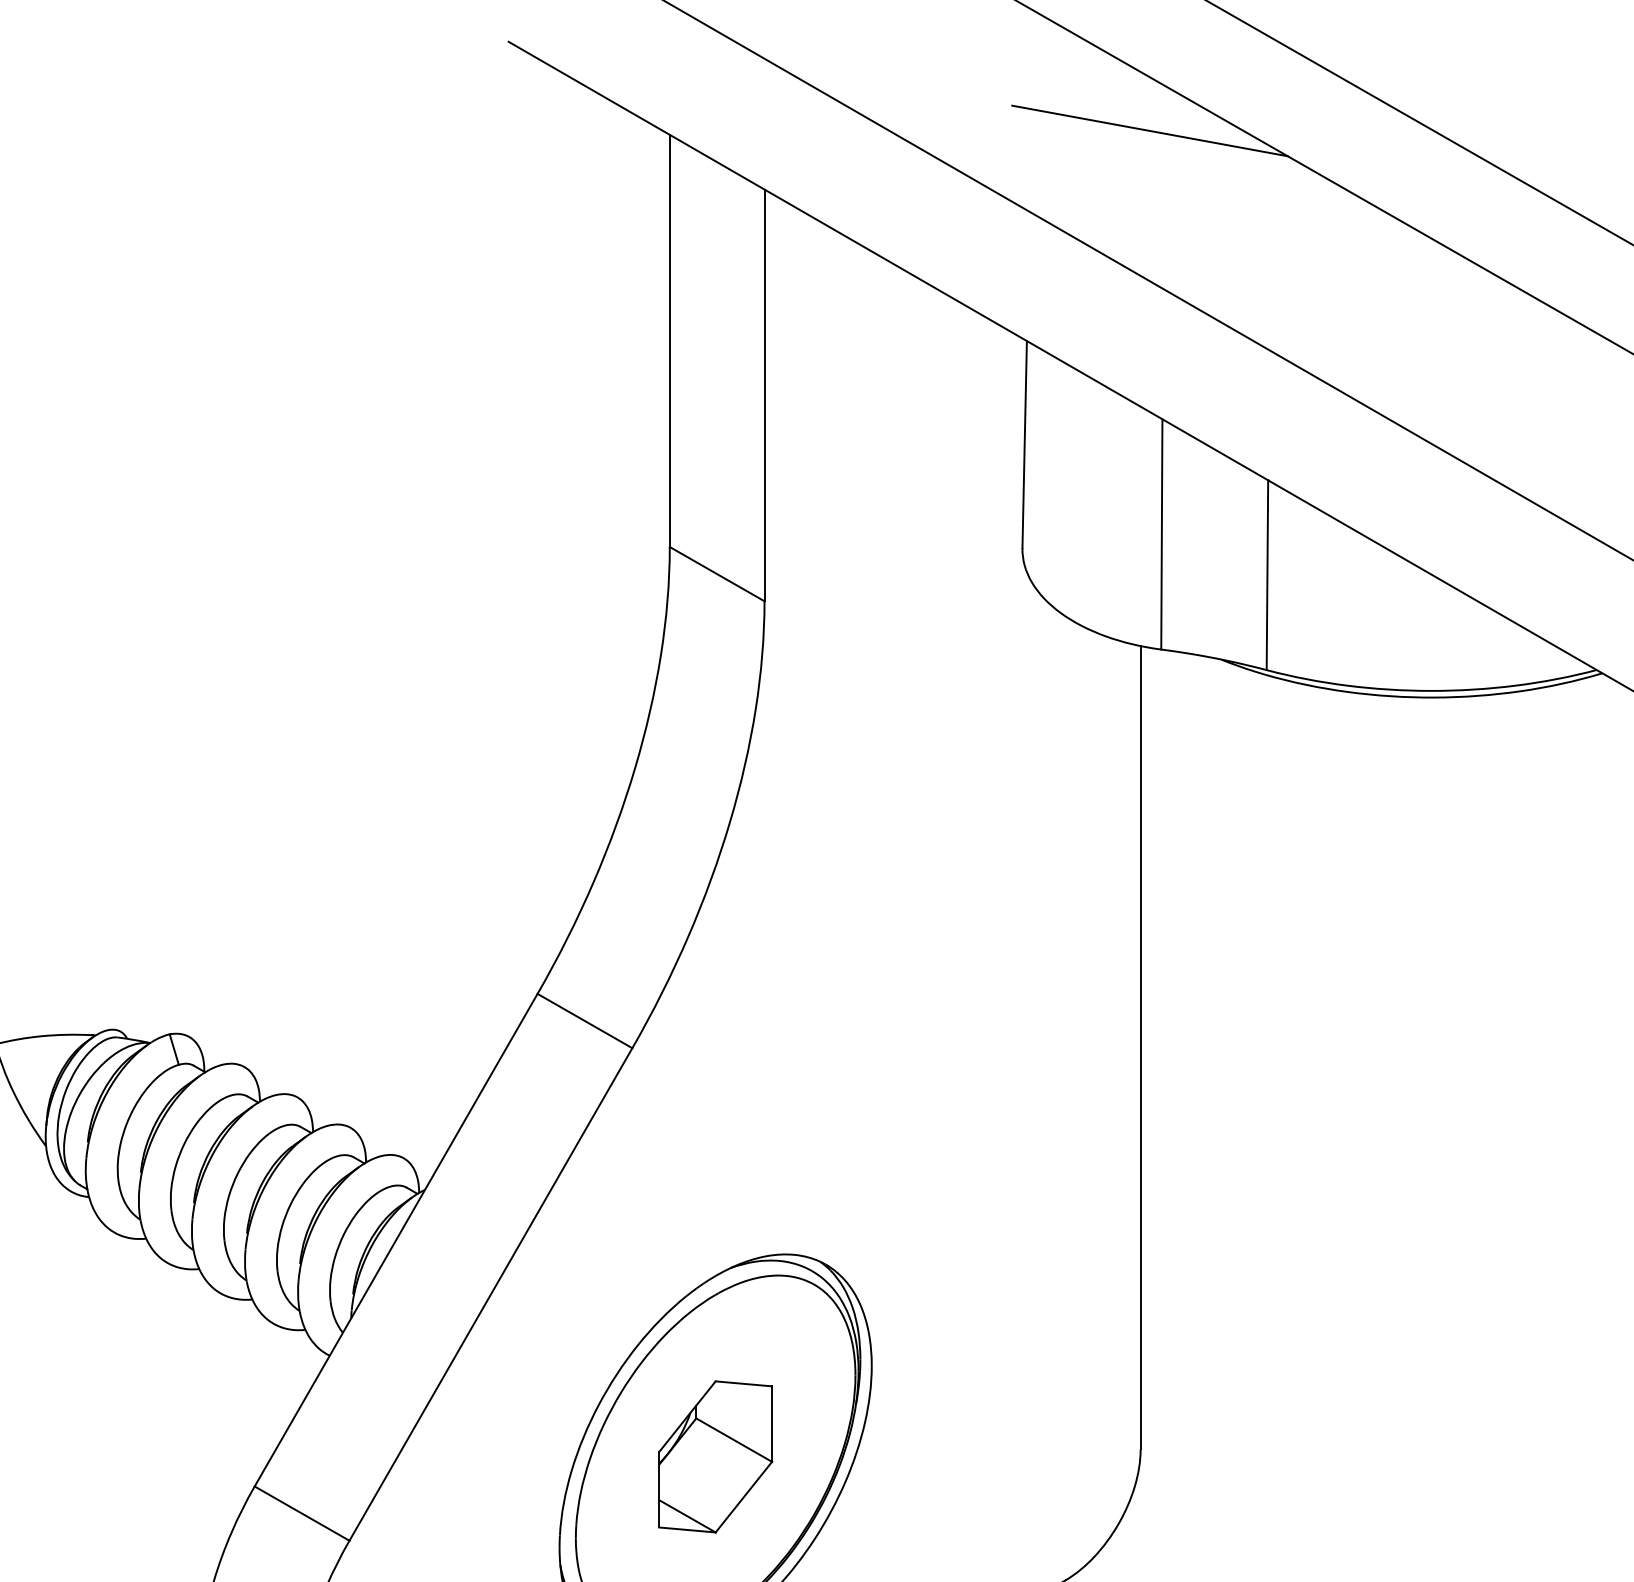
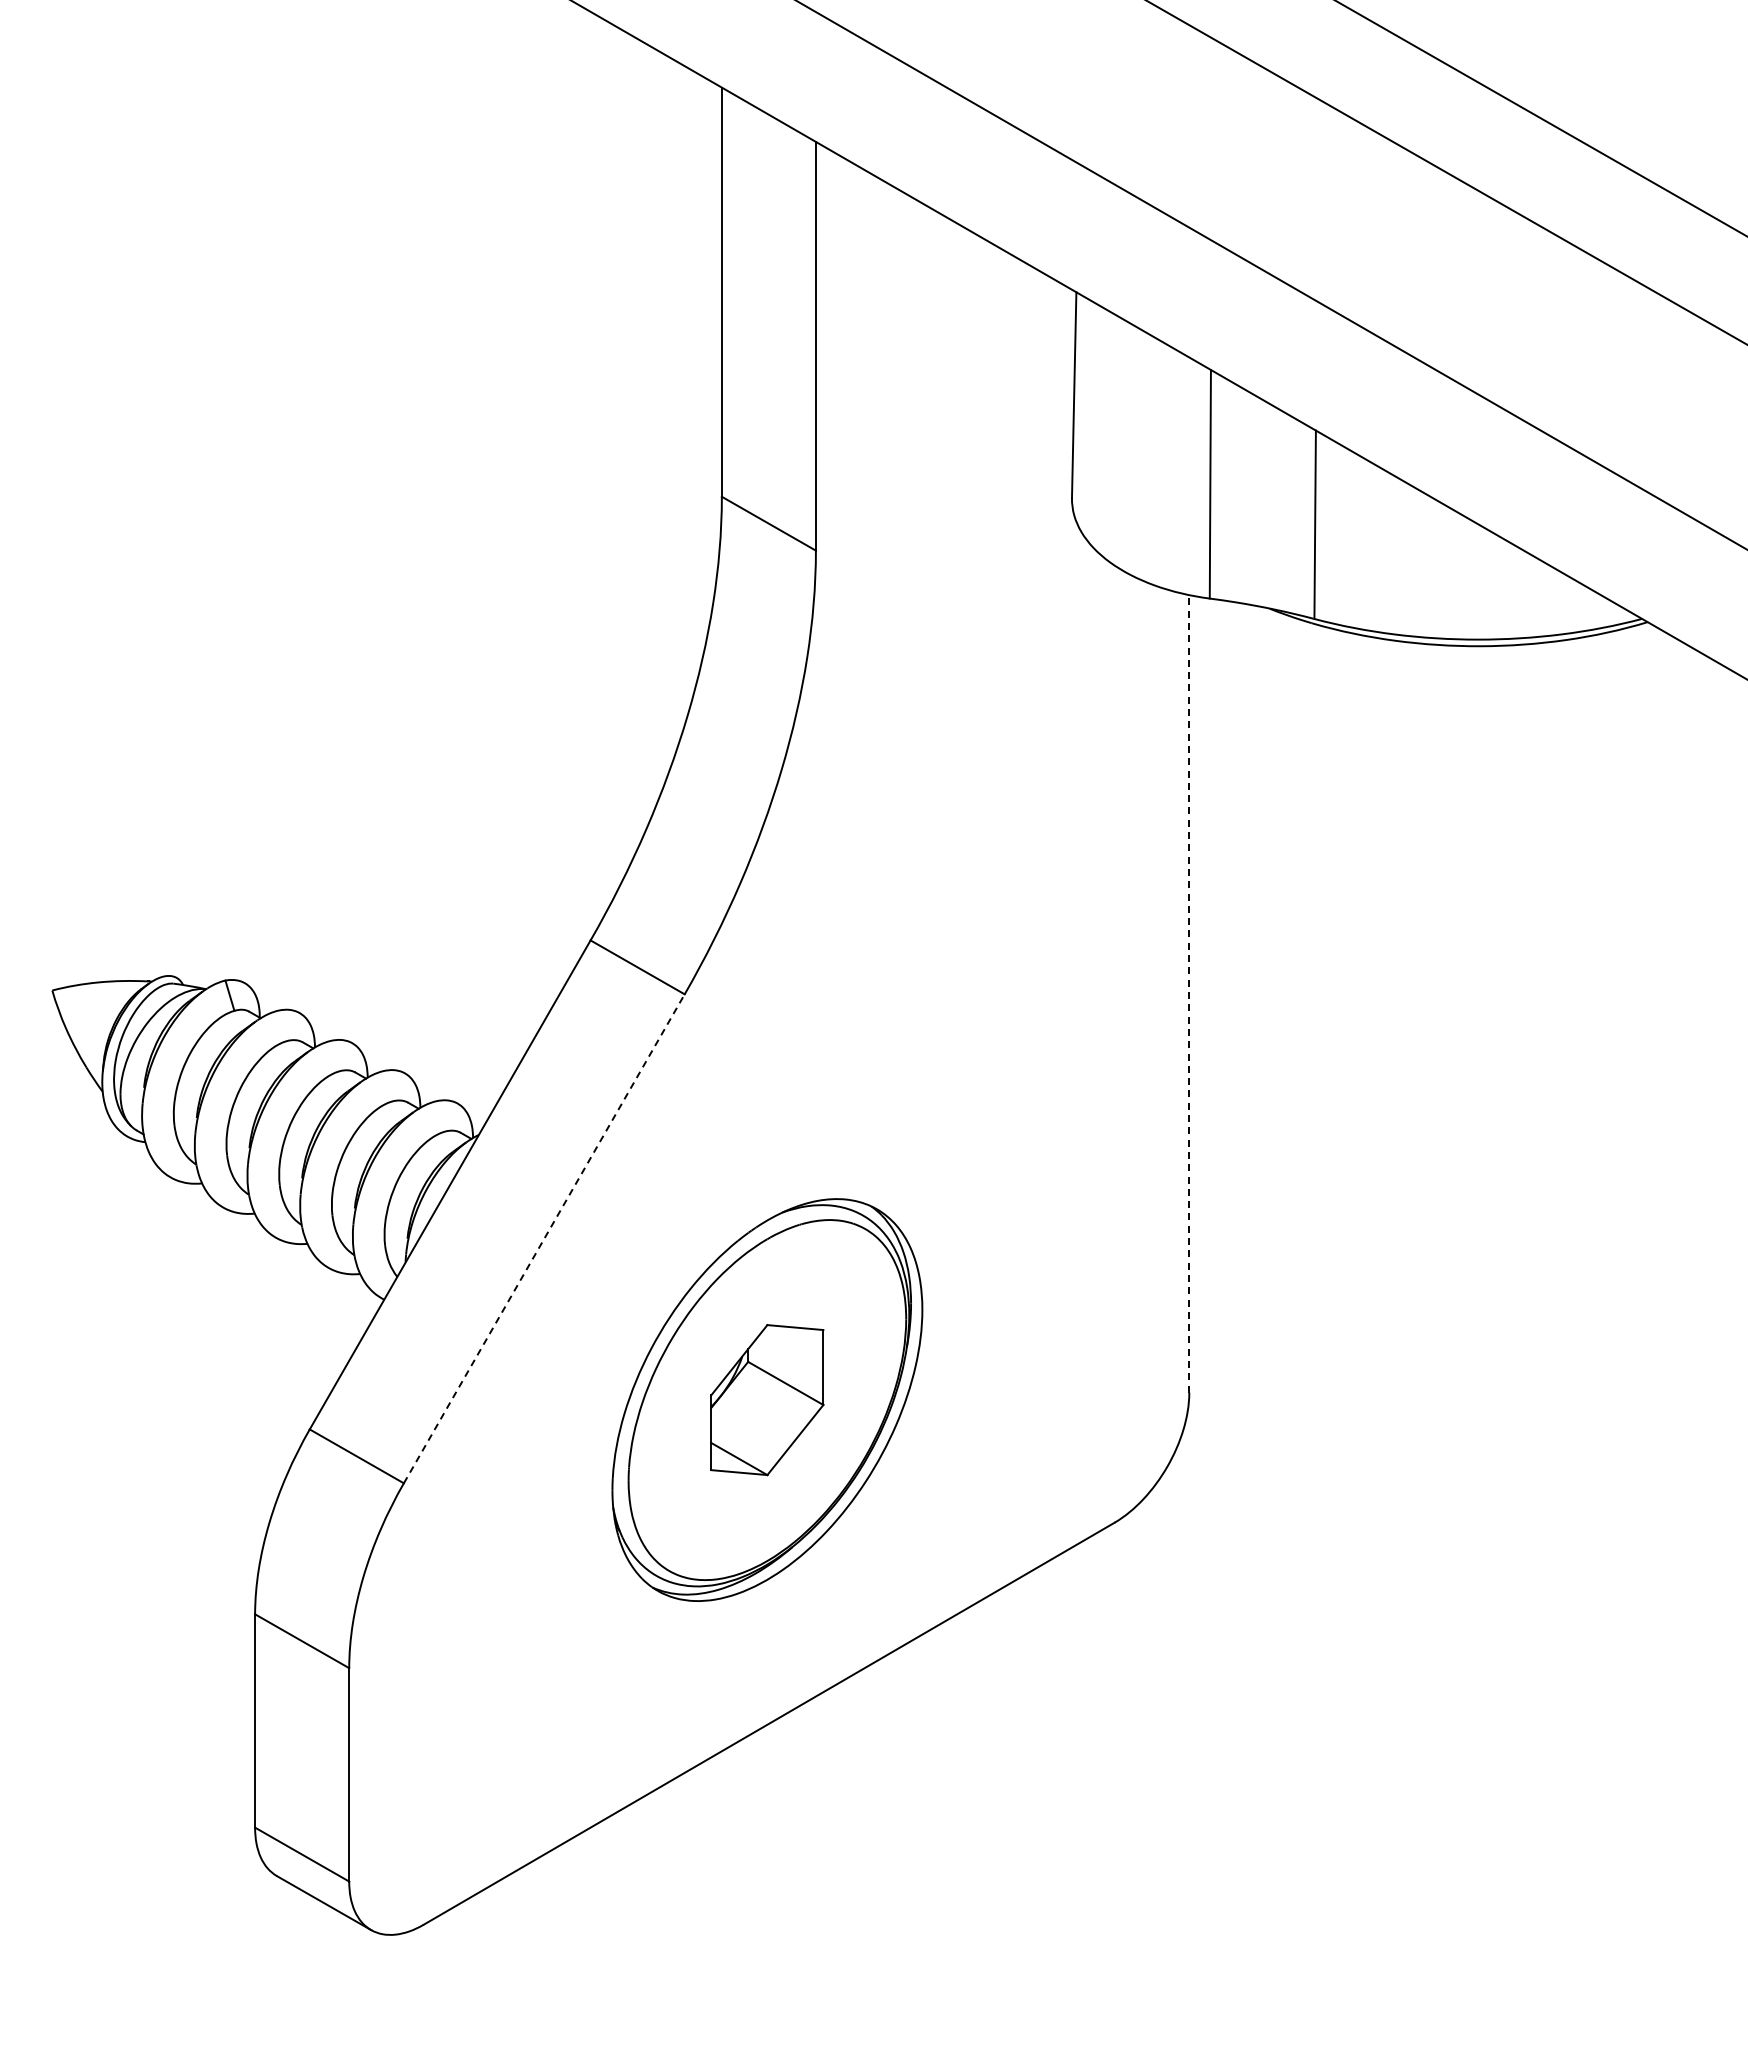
line: (1149, 130) -> (1198, 83), removed
line: (1140, 1047) -> (1189, 993), solid -> dashed
line: (491, 1294) -> (544, 1238), solid -> dashed

